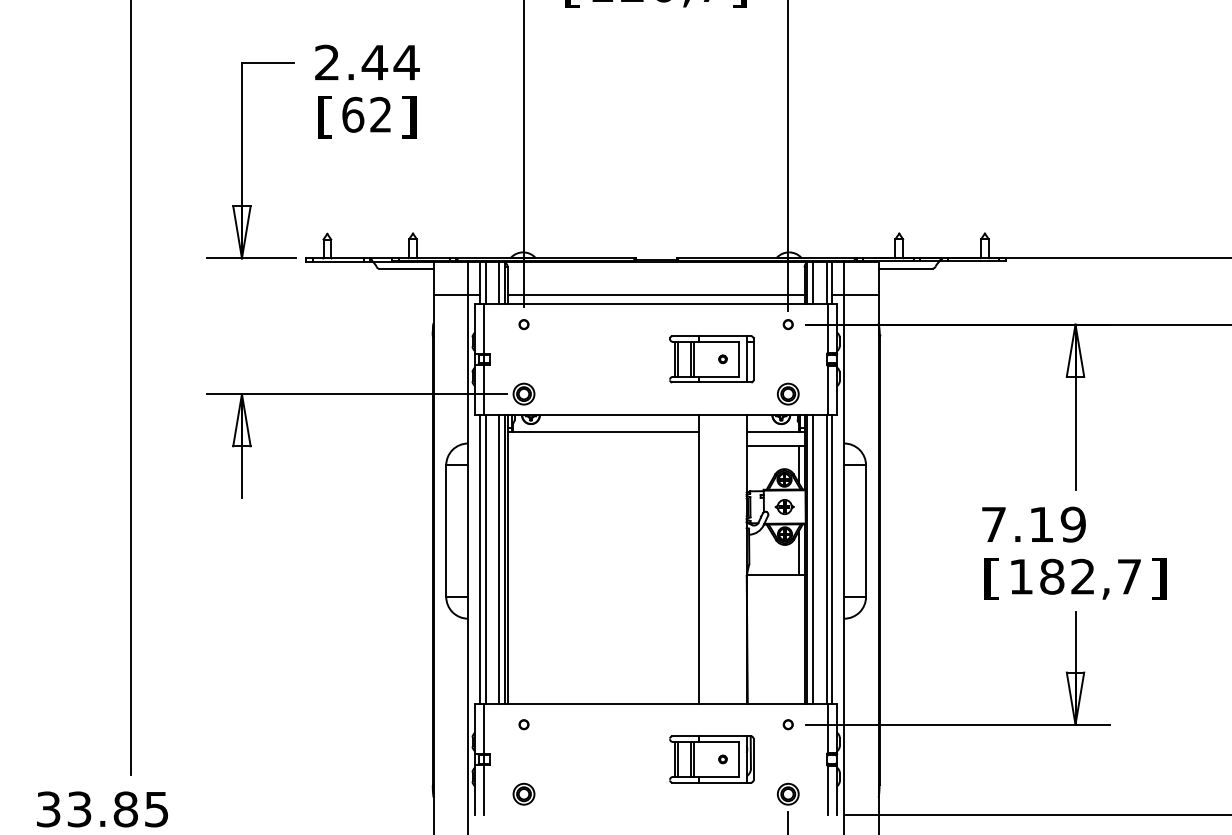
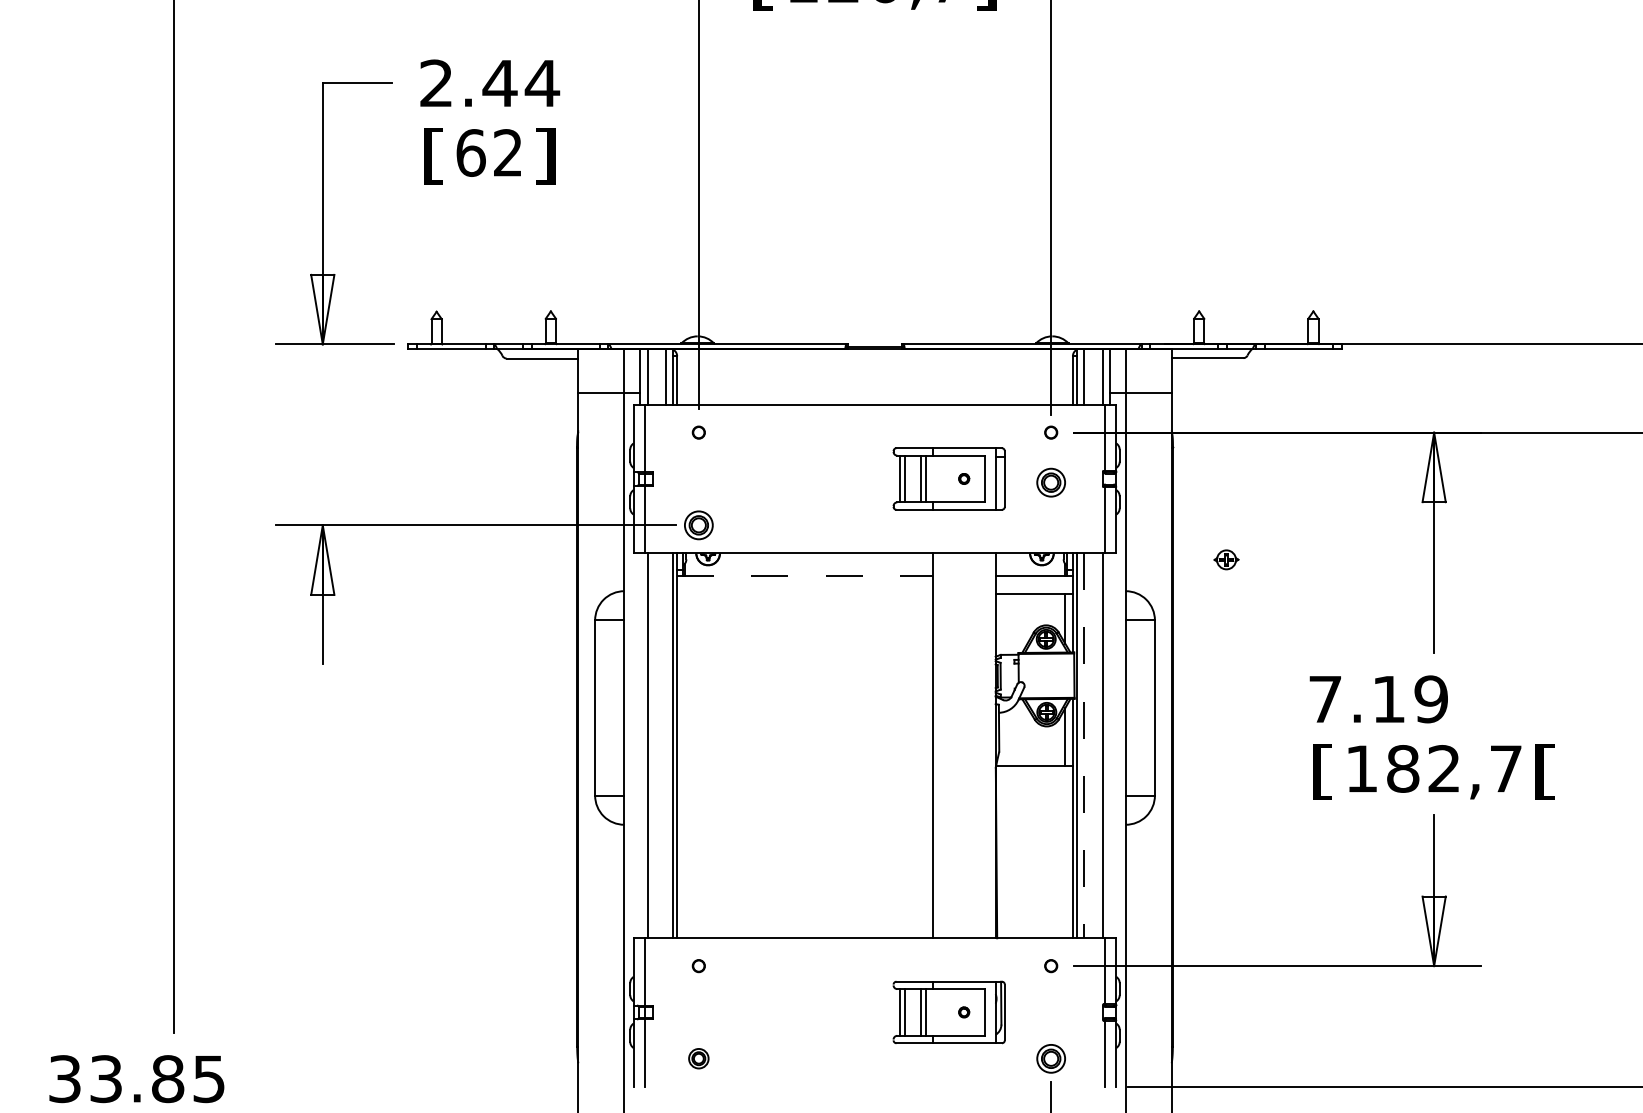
line: (655, 294) -> (874, 392), removed
part: (788, 393) -> (1051, 481), moved
line: (603, 432) -> (804, 576), solid -> dashed
part: (784, 506) -> (1226, 559), moved
line: (479, 559) -> (639, 745), removed
line: (499, 559) -> (666, 745), removed
line: (812, 559) -> (1083, 745), solid -> dashed
line: (832, 559) -> (1110, 745), removed
text: (1158, 578) -> (1544, 771), ] -> [
part: (523, 793) -> (698, 1057), size x0.7

